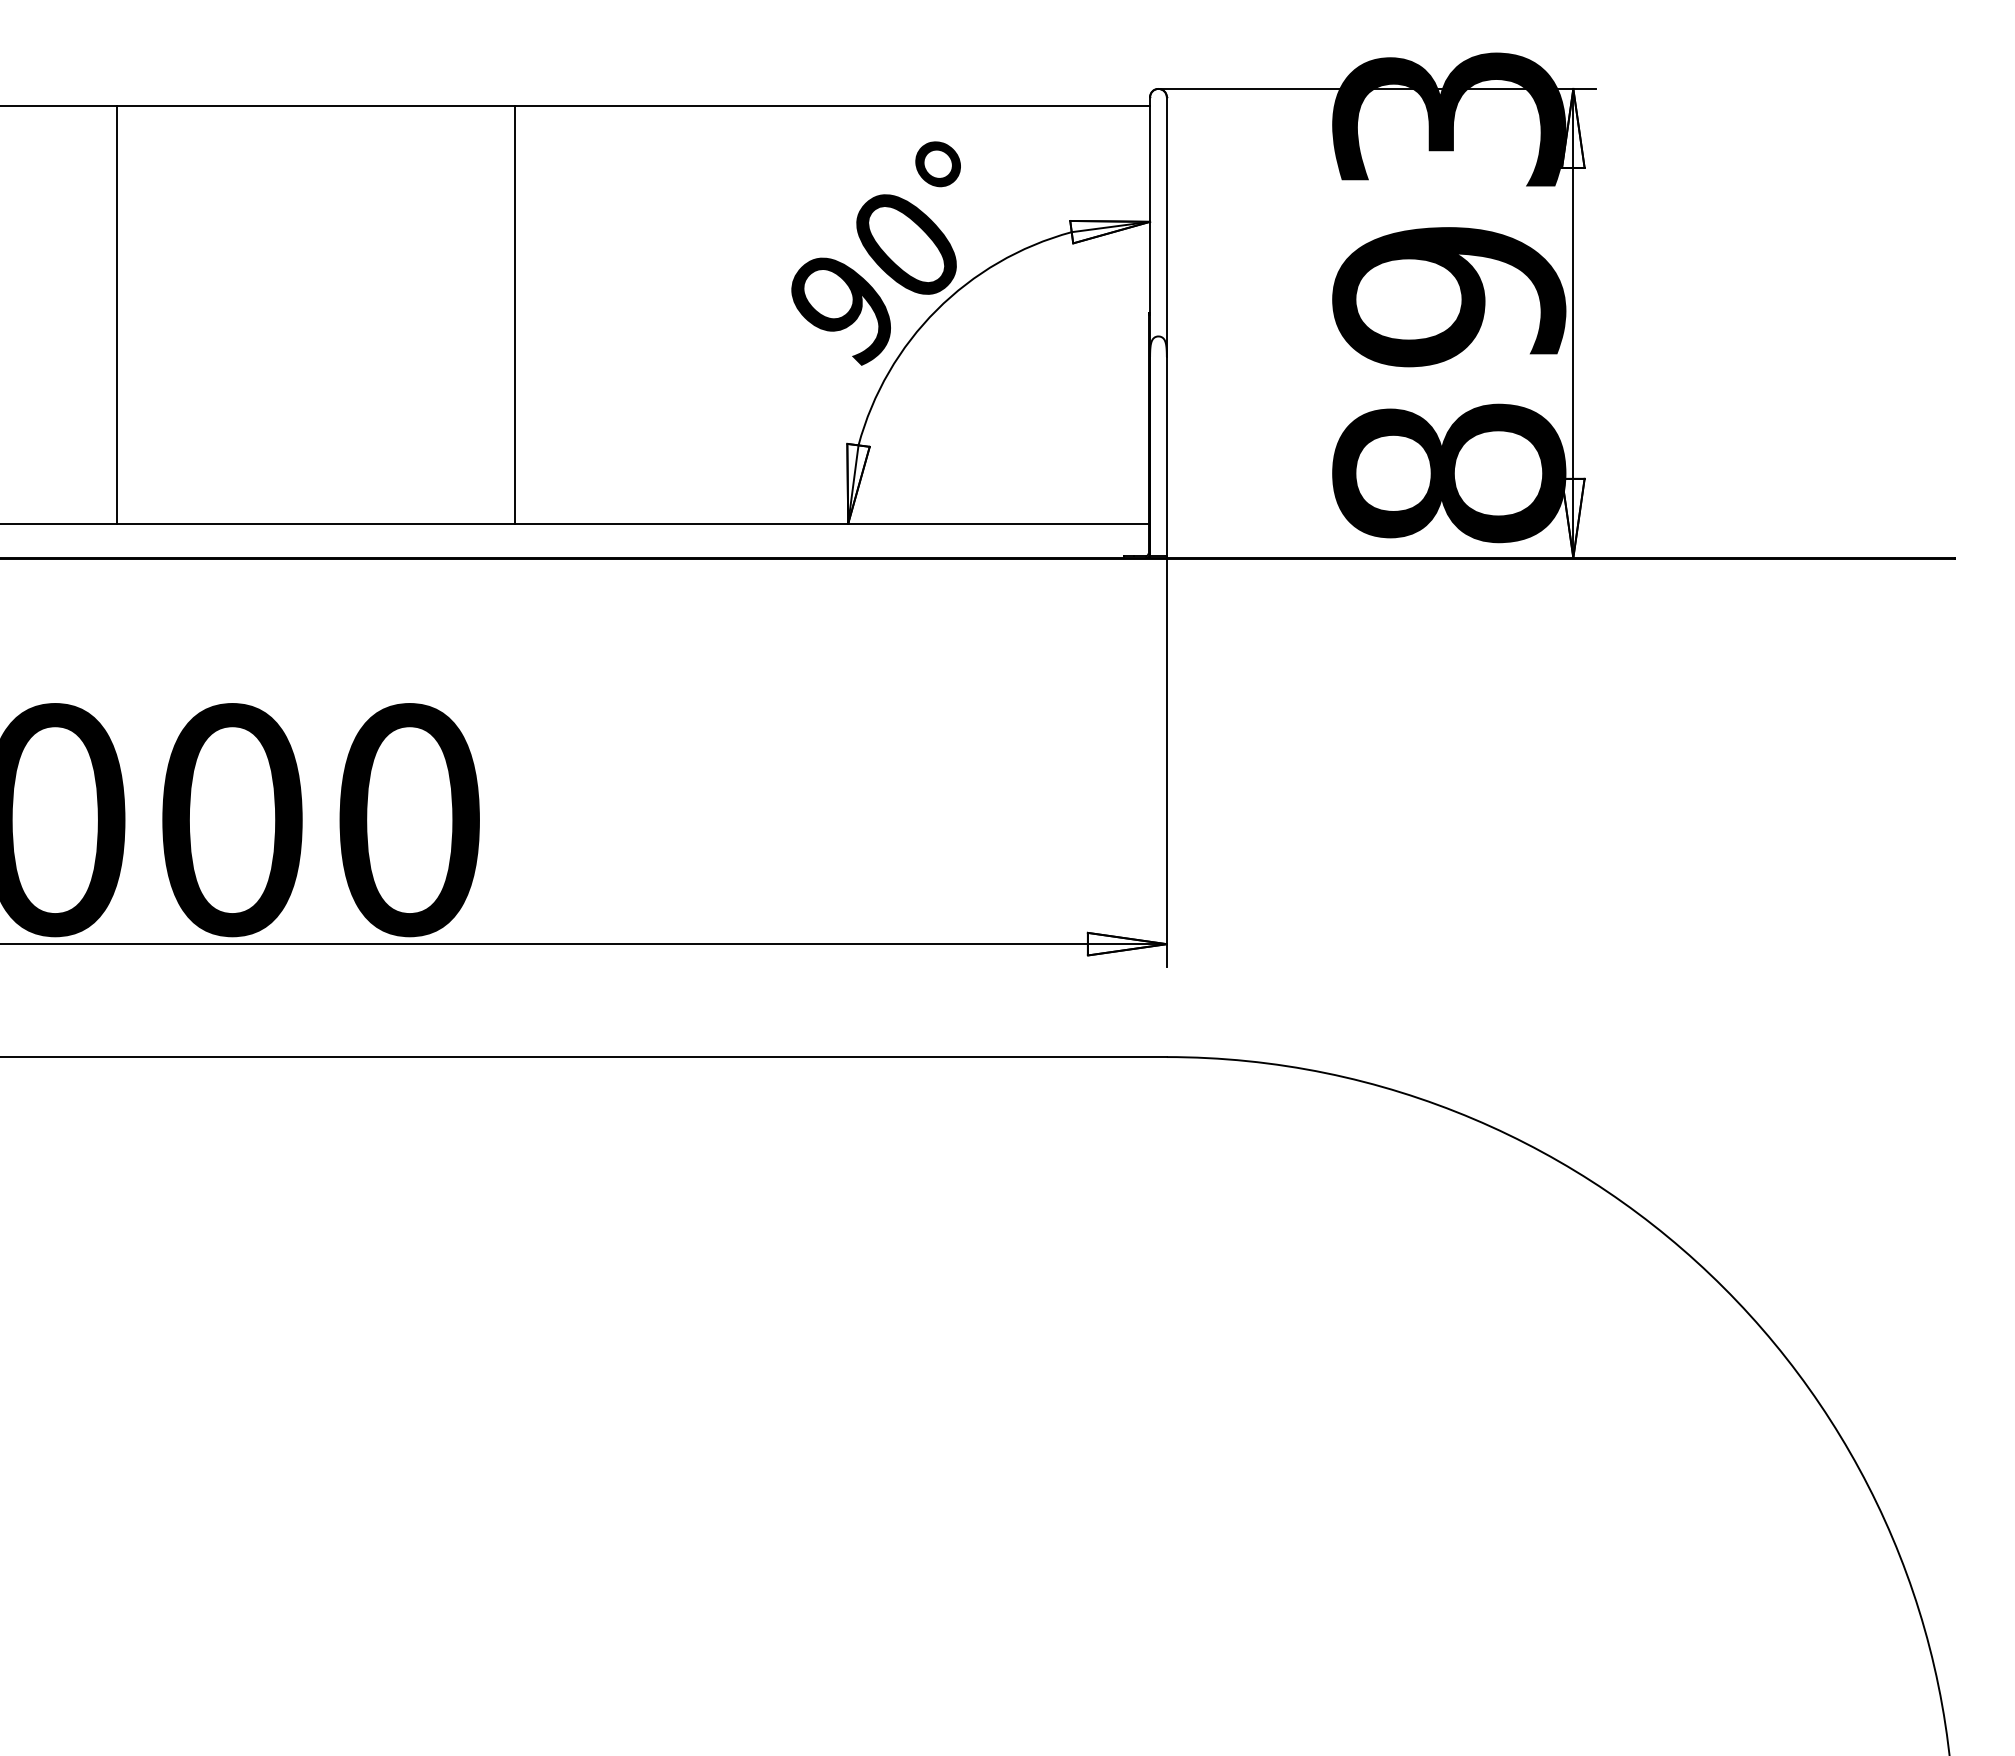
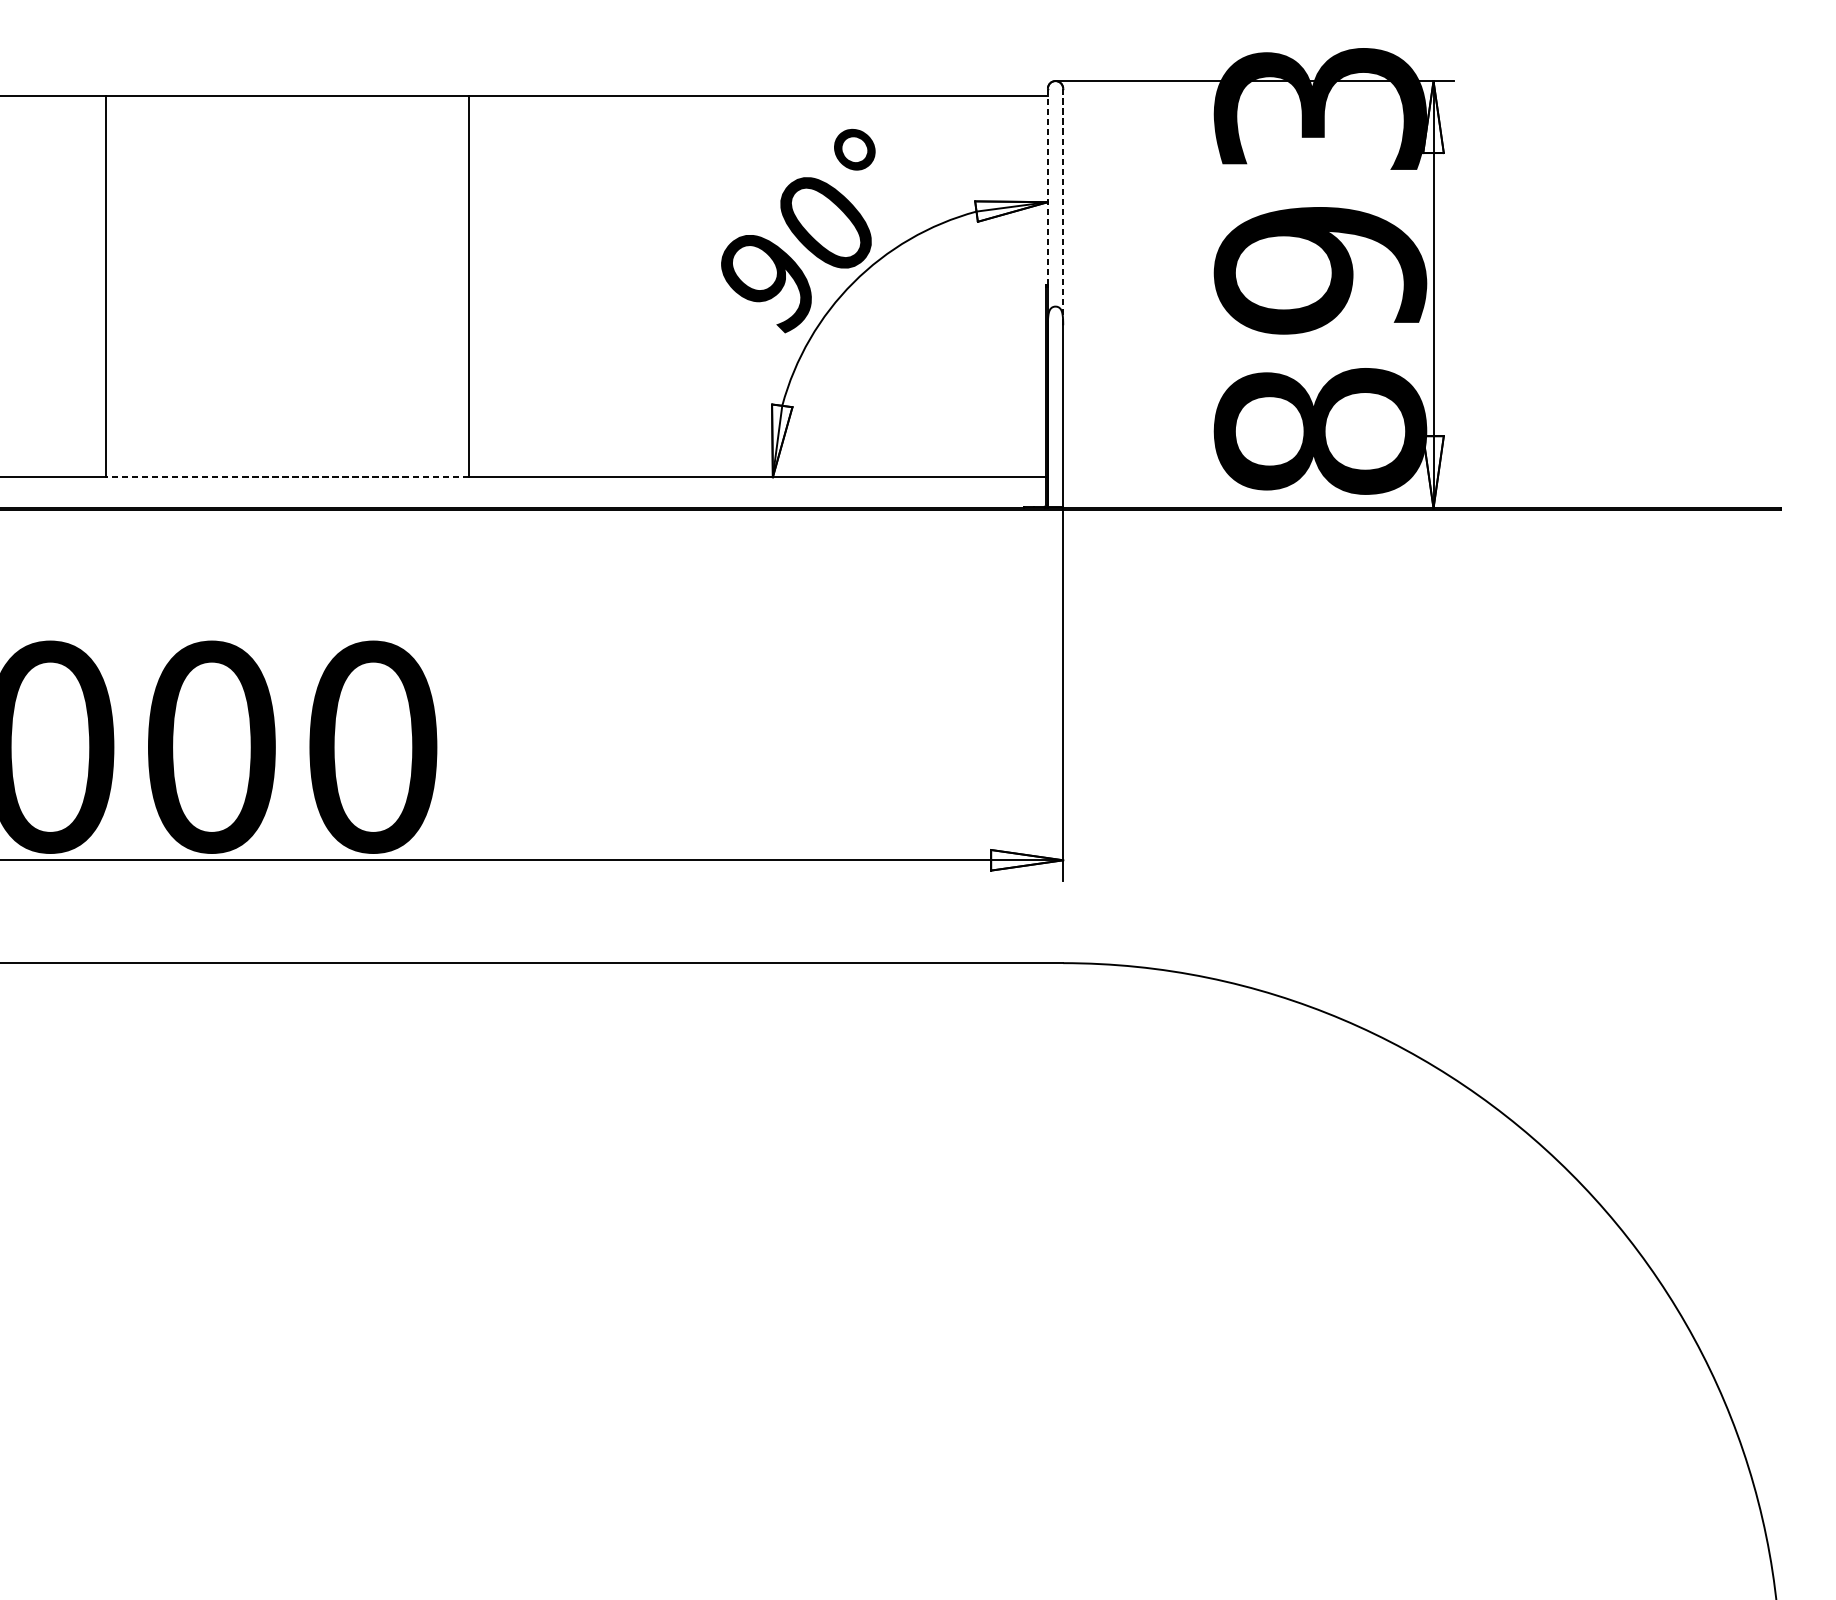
line: (1150, 205) -> (1048, 187), solid -> dashed
line: (1166, 227) -> (1062, 207), solid -> dashed
line: (315, 523) -> (287, 477), solid -> dashed

